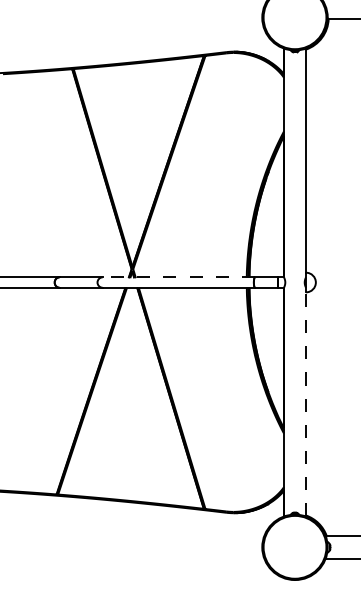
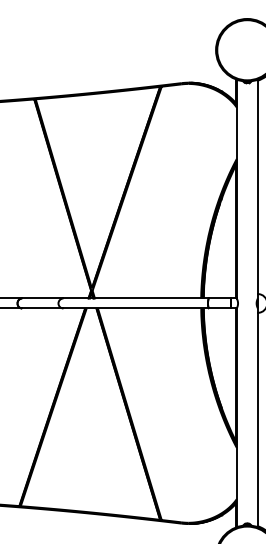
line: (178, 277) -> (135, 298), dashed -> solid
line: (306, 403) -> (258, 419), dashed -> solid

